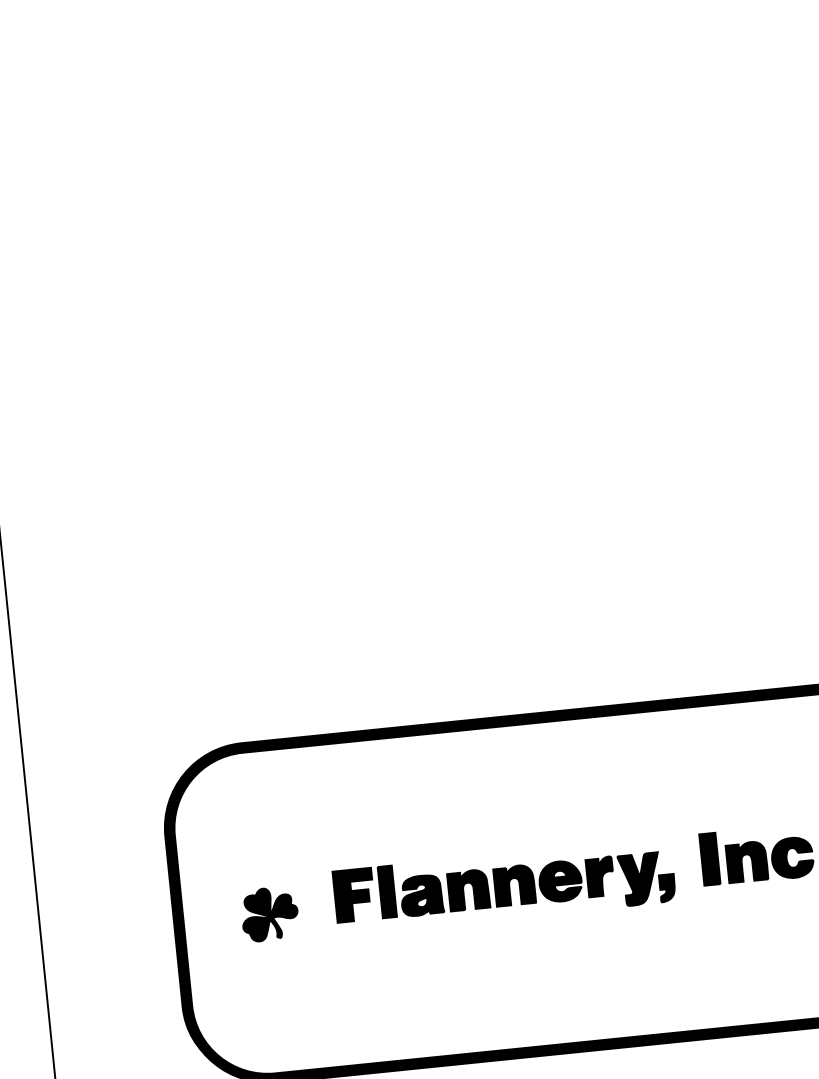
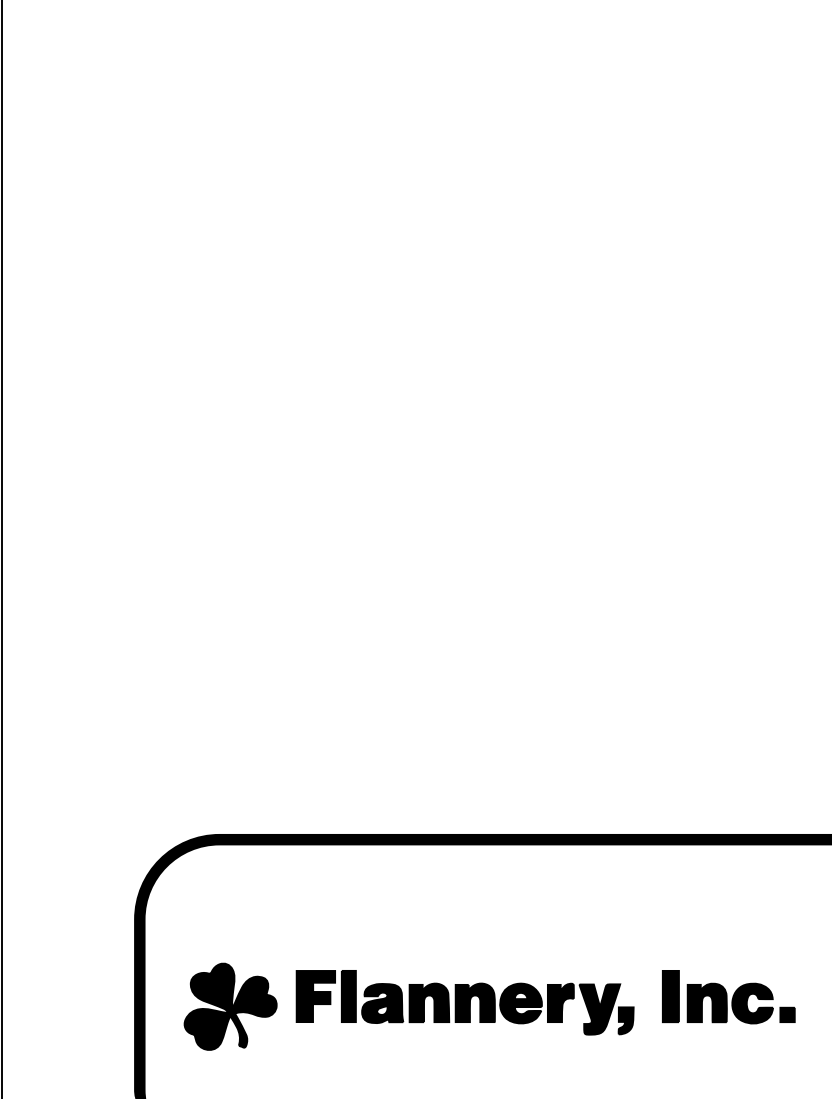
part: (269, 914) -> (230, 1006), size x1.67

